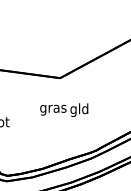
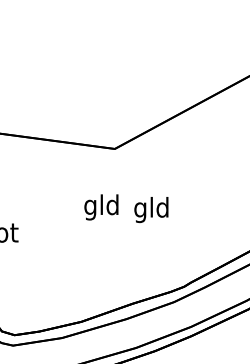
text: (53, 108) -> (102, 206), gras -> gld

